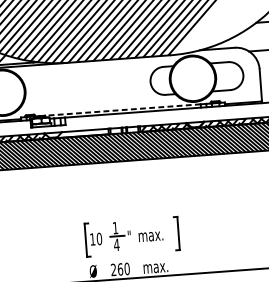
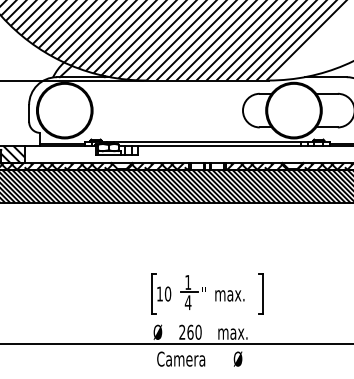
line: (122, 109) -> (207, 141), dashed -> solid
hatch: (82, 133) -> (157, 166), added

